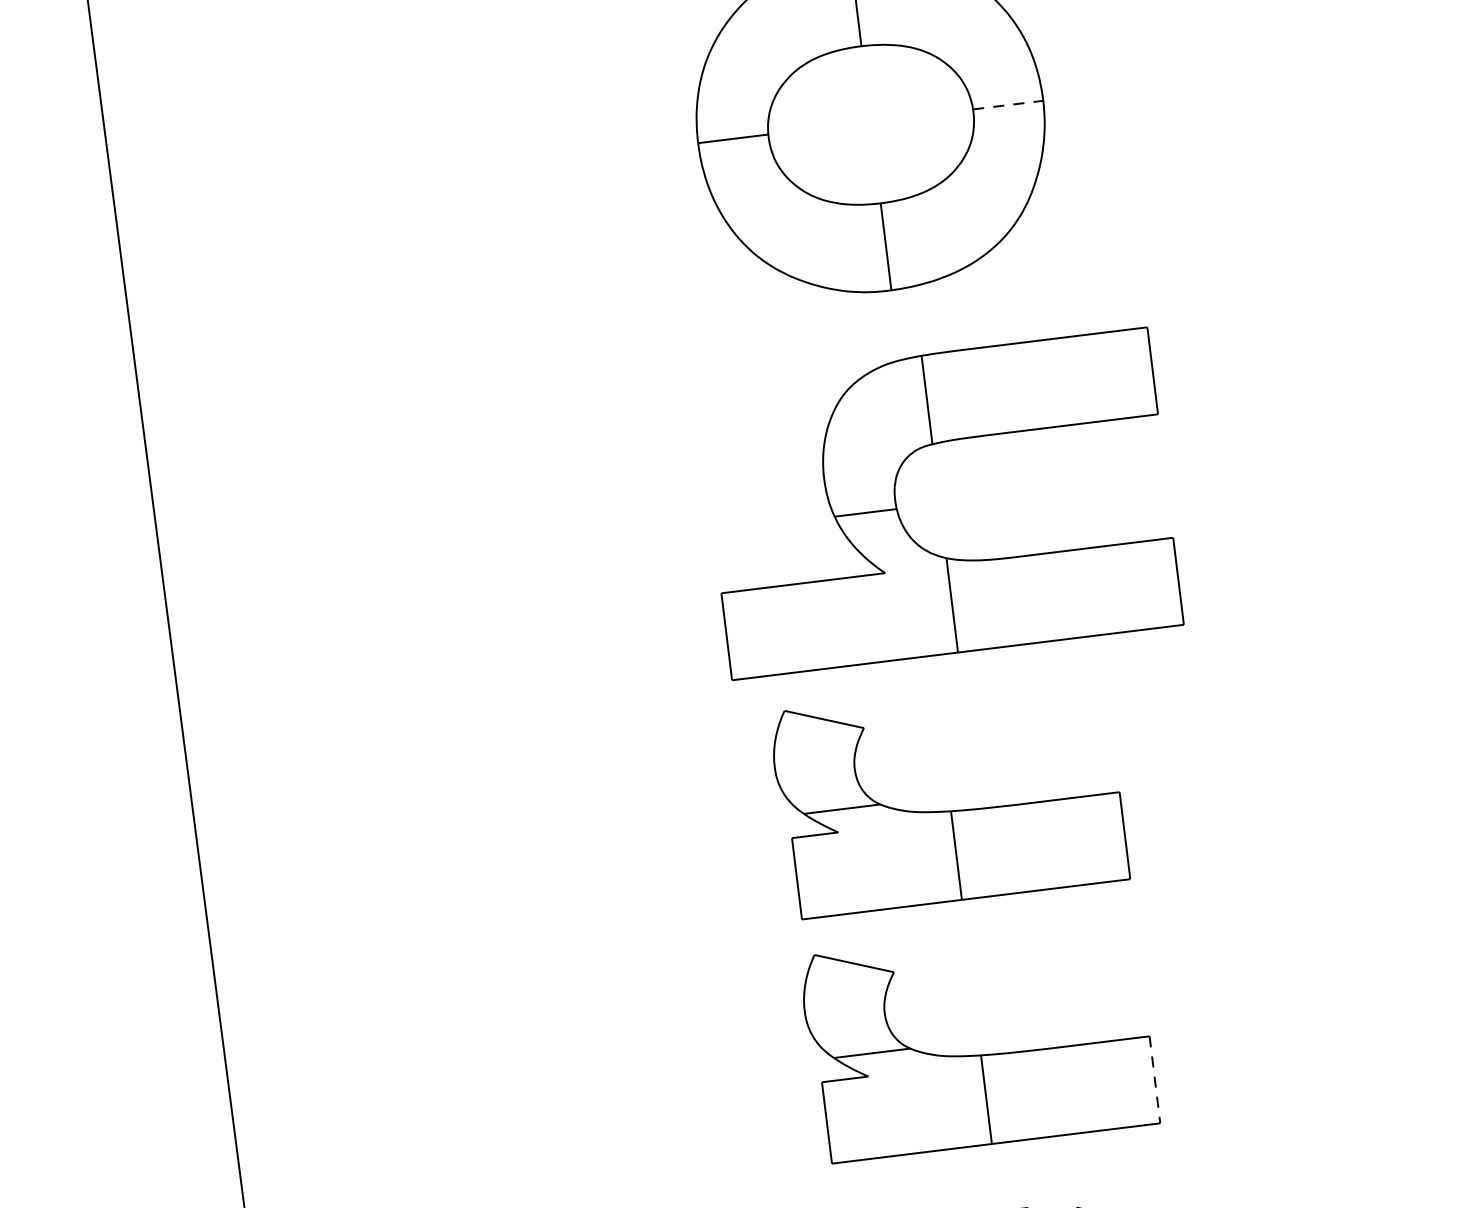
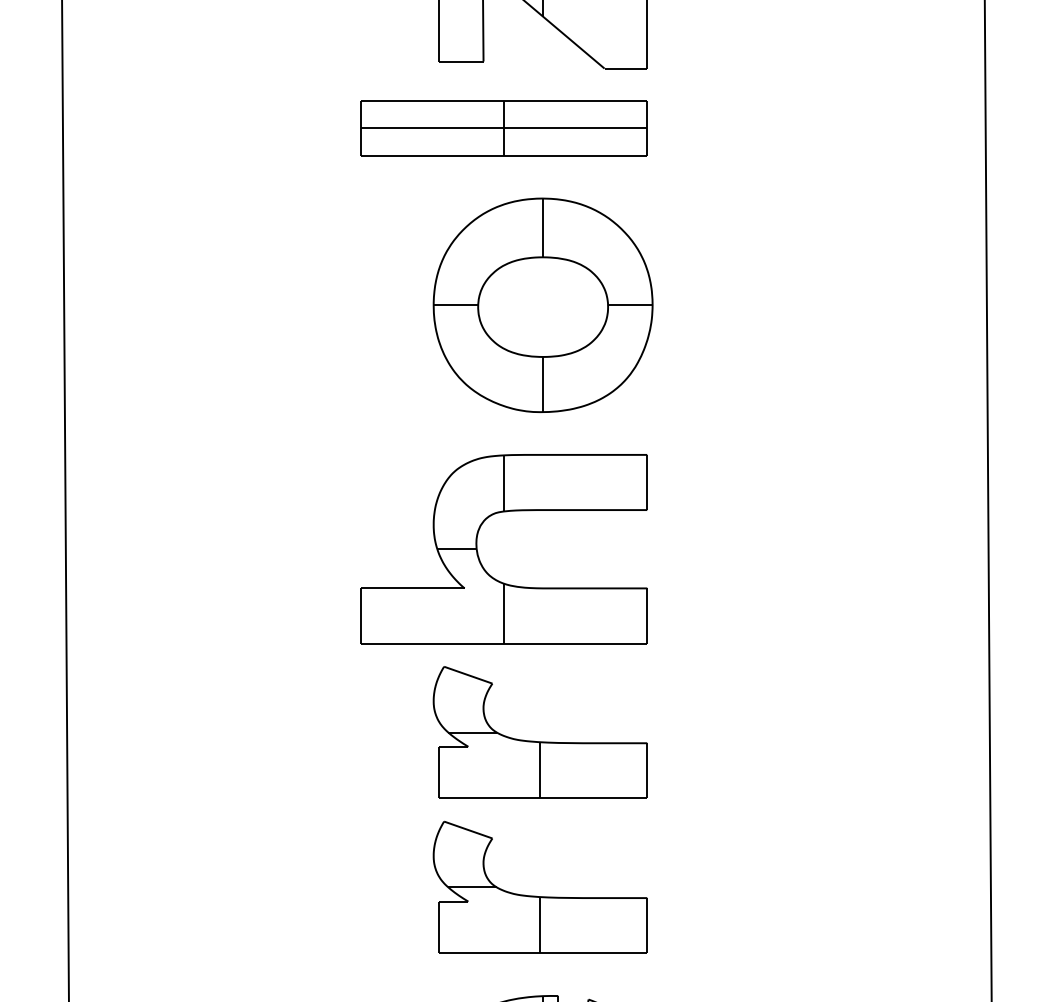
line: (1008, 105) -> (630, 305), dashed -> solid
part: (902, 519) -> (479, 556), moved
line: (1155, 1079) -> (647, 925), dashed -> solid

